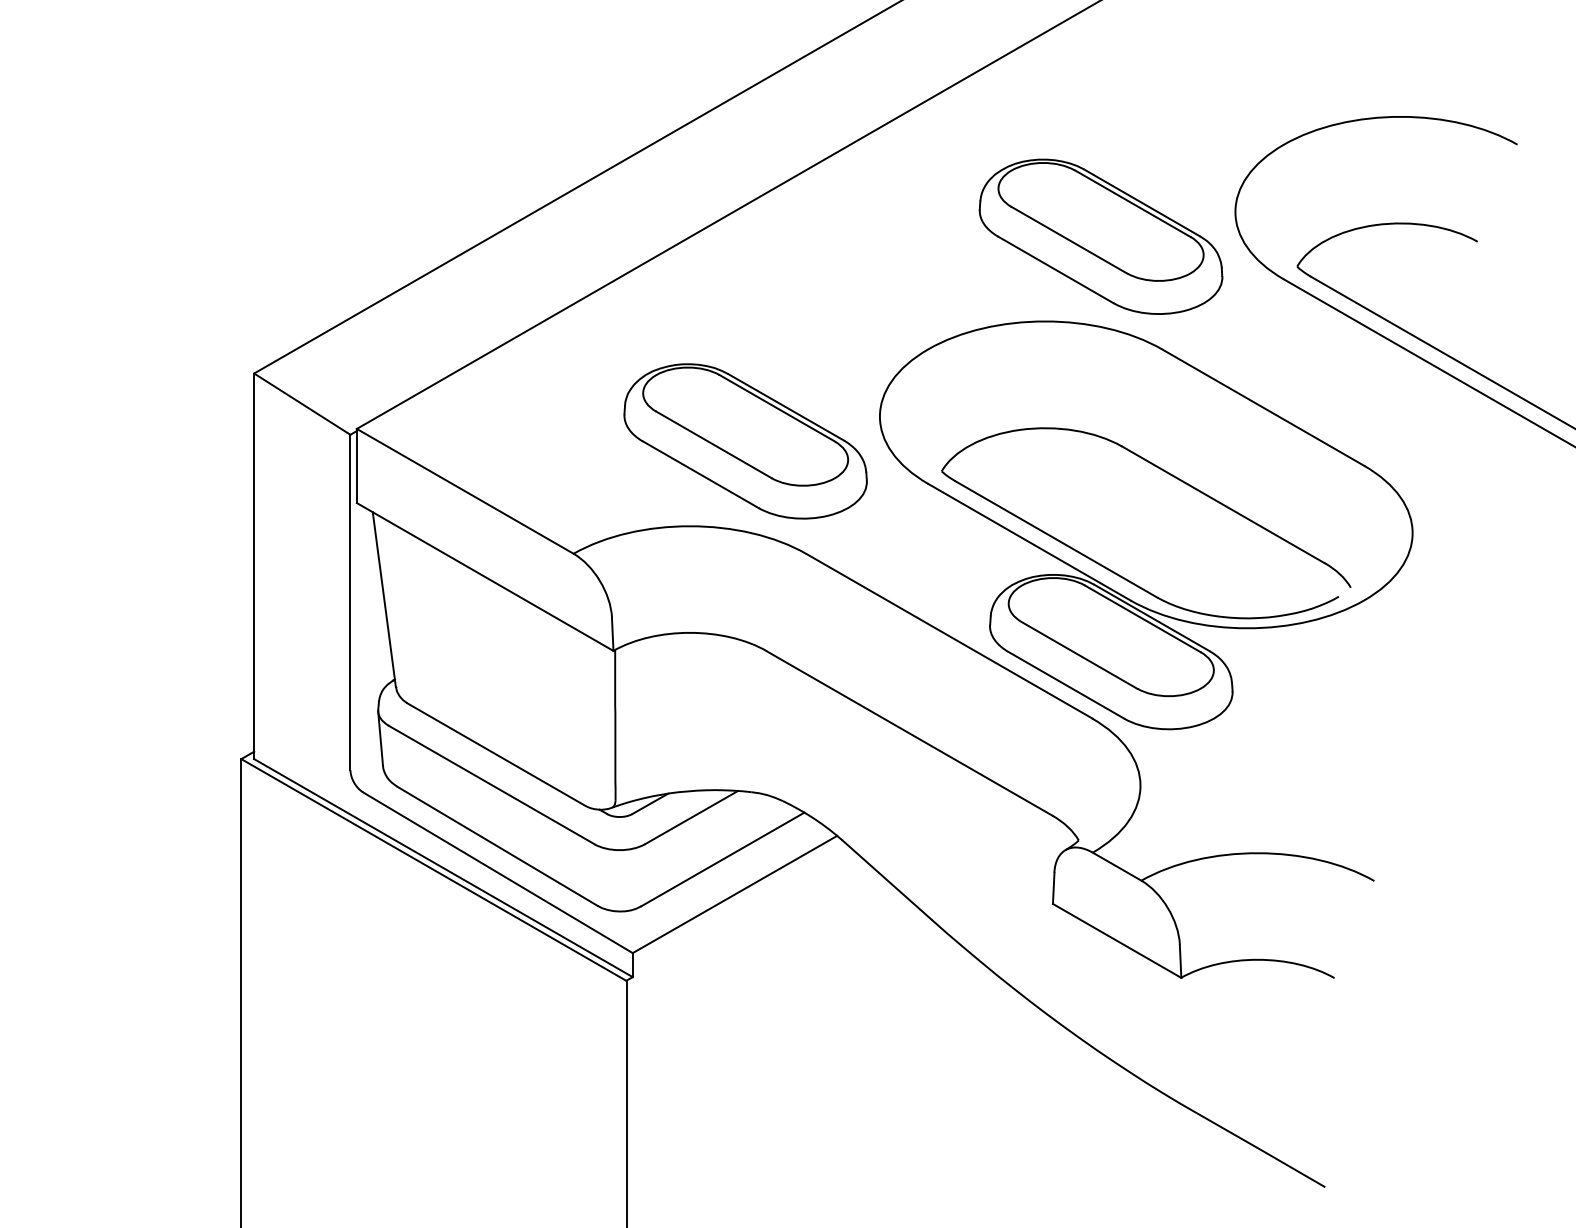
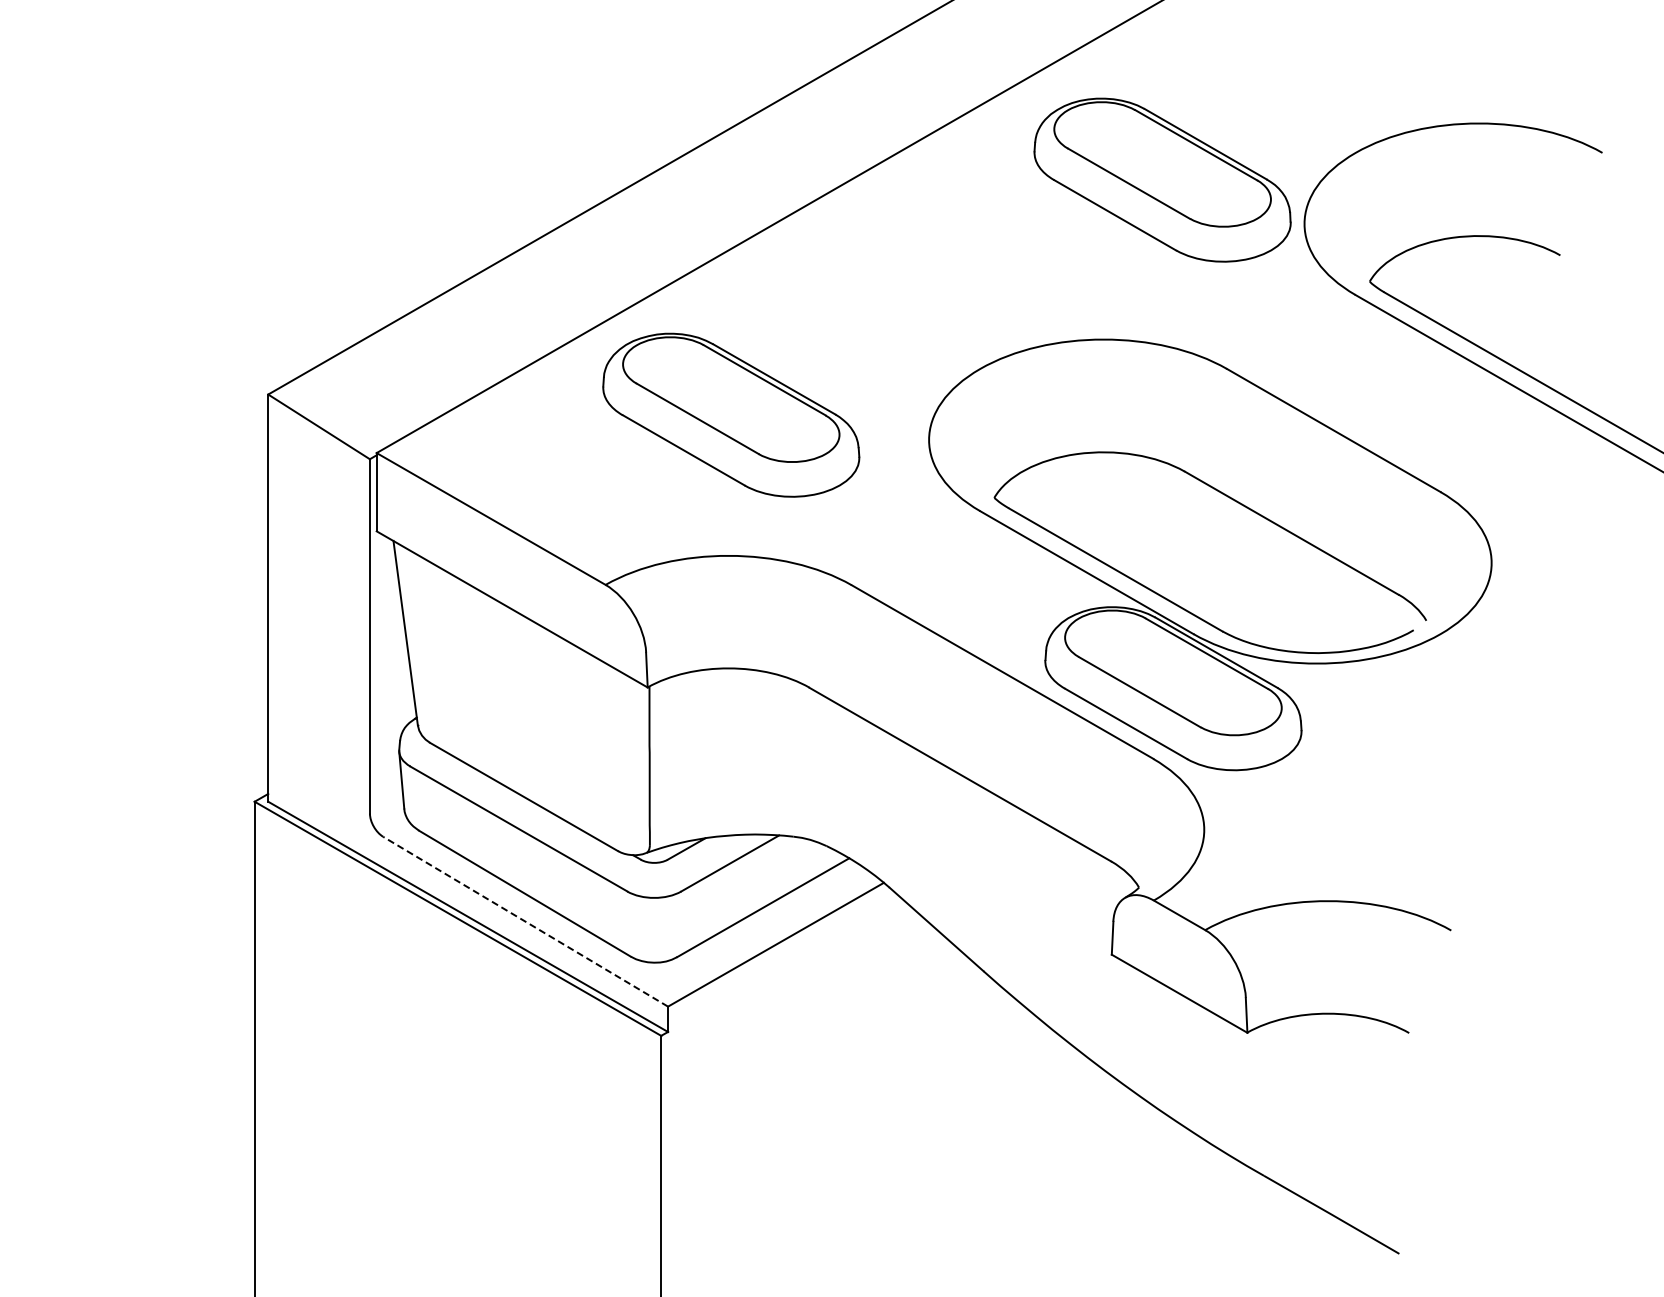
part: (1100, 236) -> (1162, 179), moved
part: (745, 440) -> (731, 414), moved
line: (497, 872) -> (525, 921), solid -> dashed

